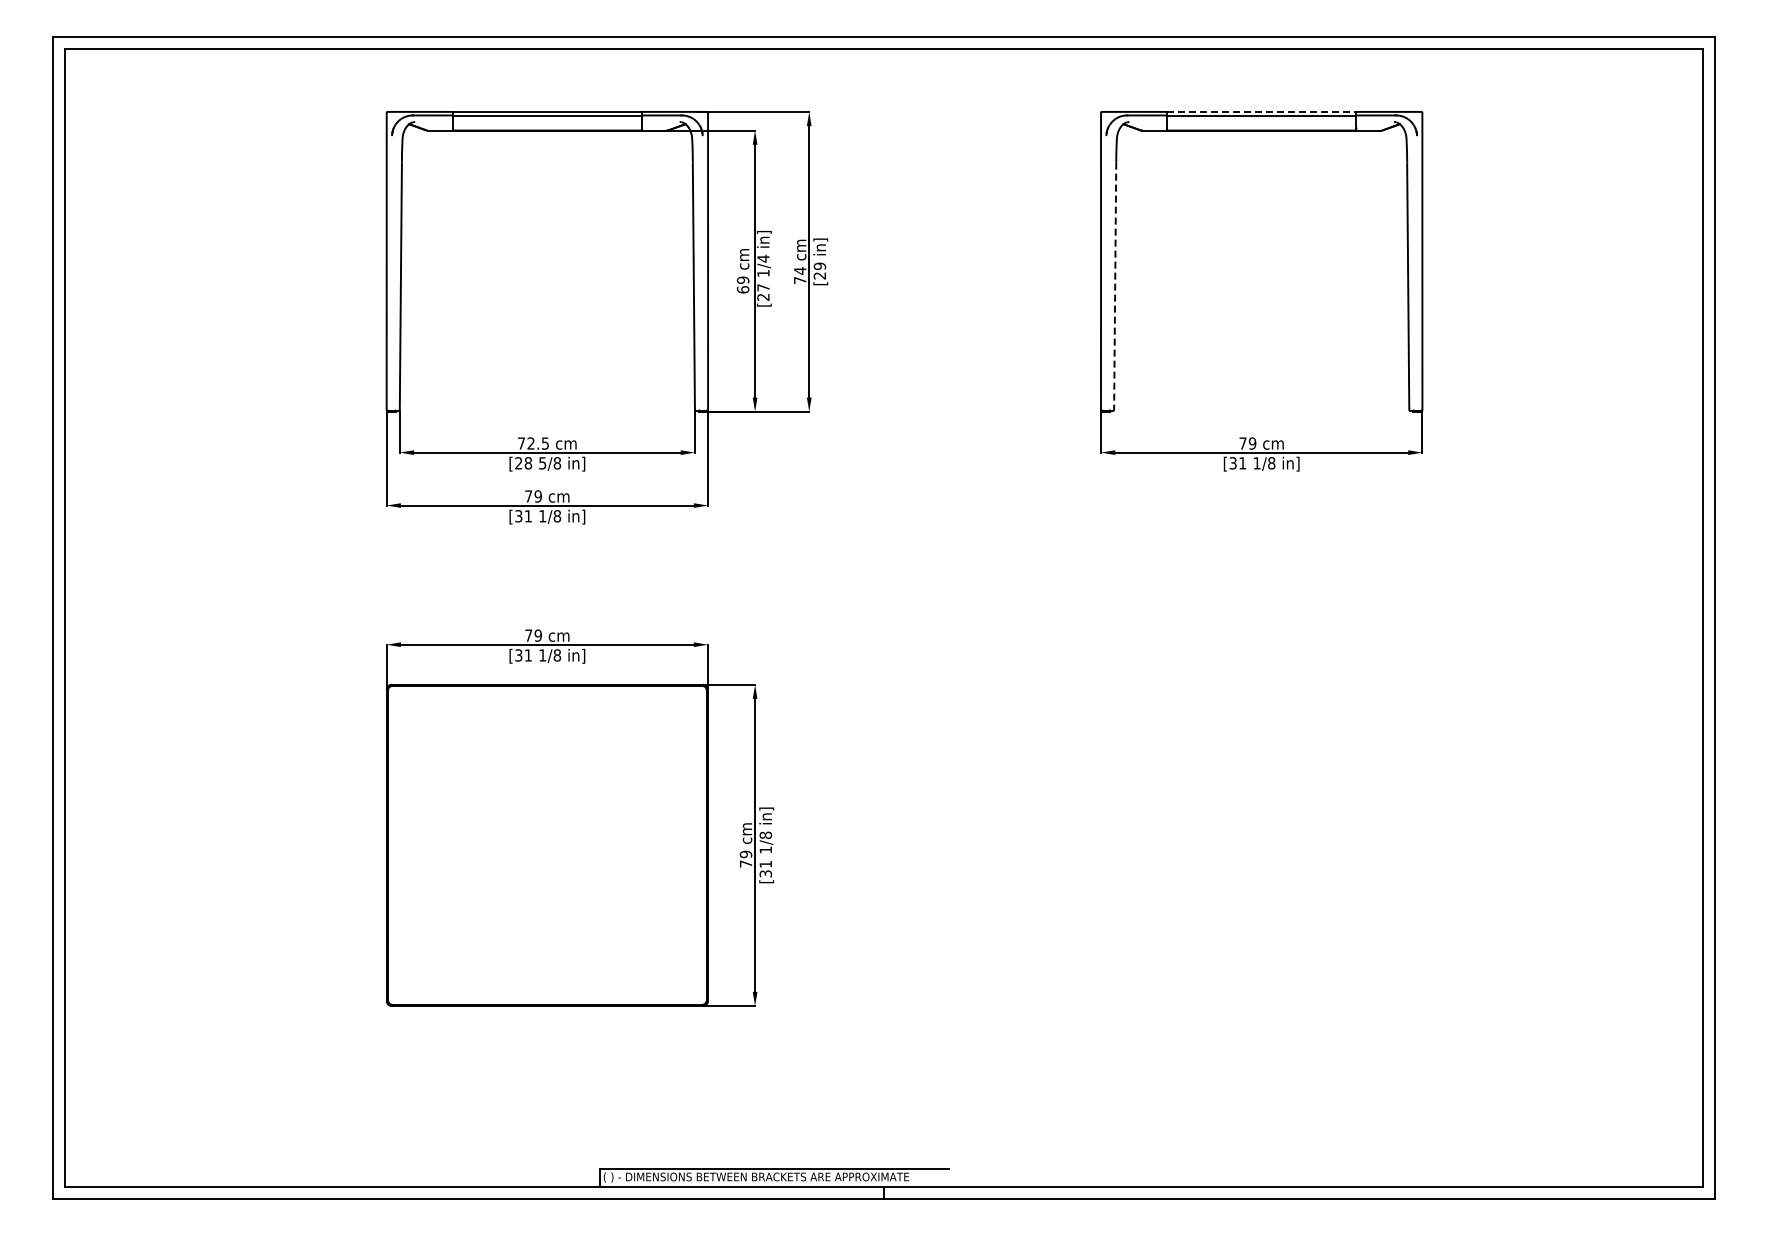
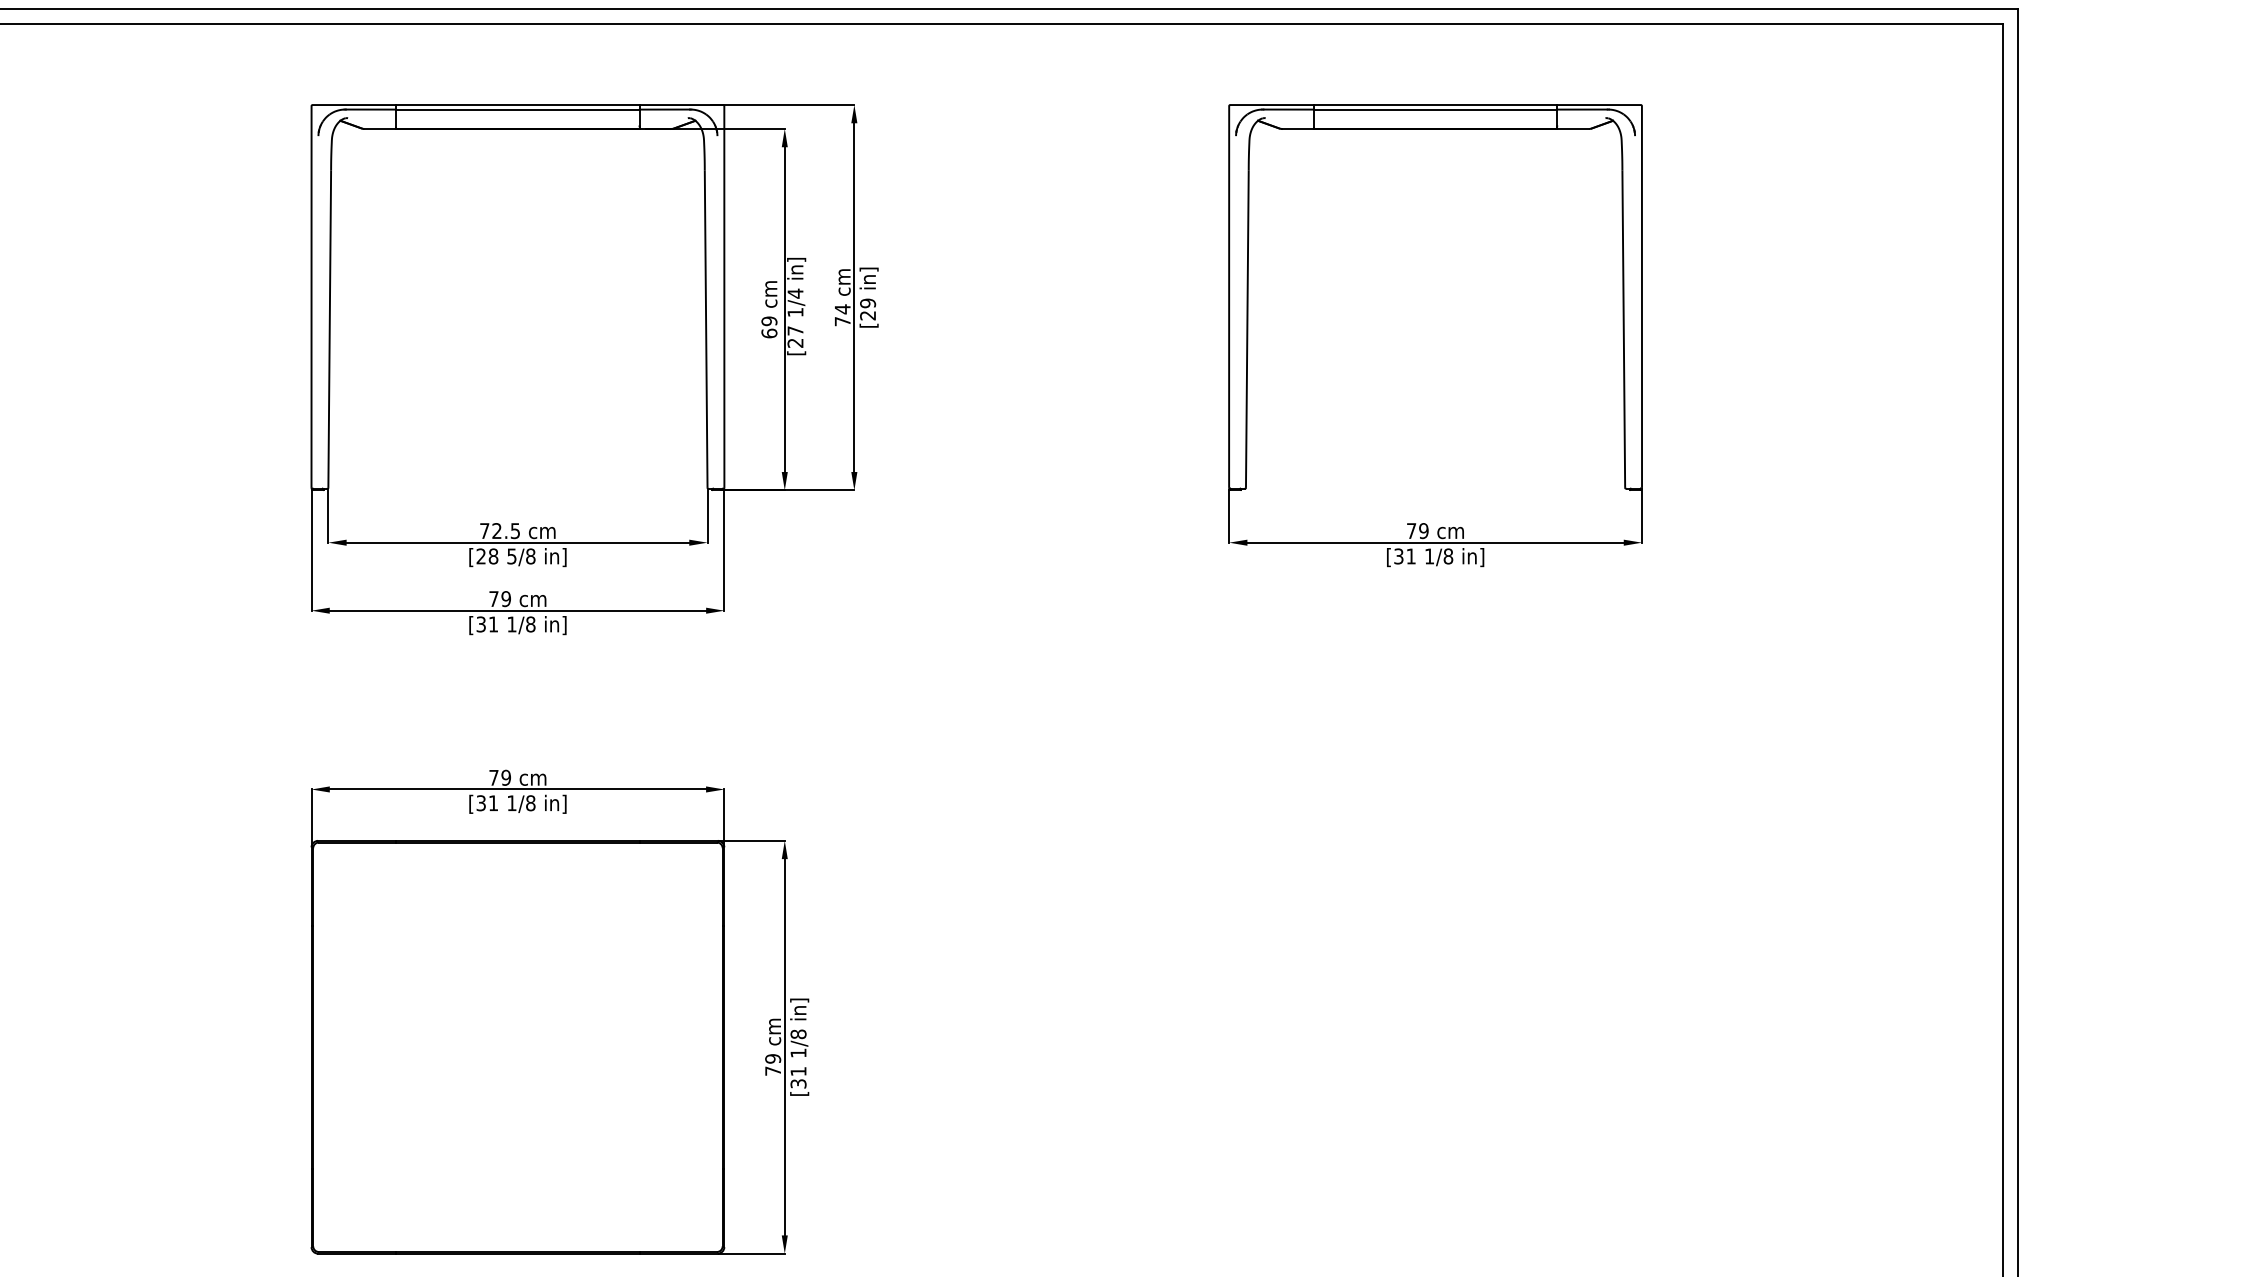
line: (1261, 111) -> (1435, 104), dashed -> solid
line: (1115, 285) -> (1247, 328), dashed -> solid

